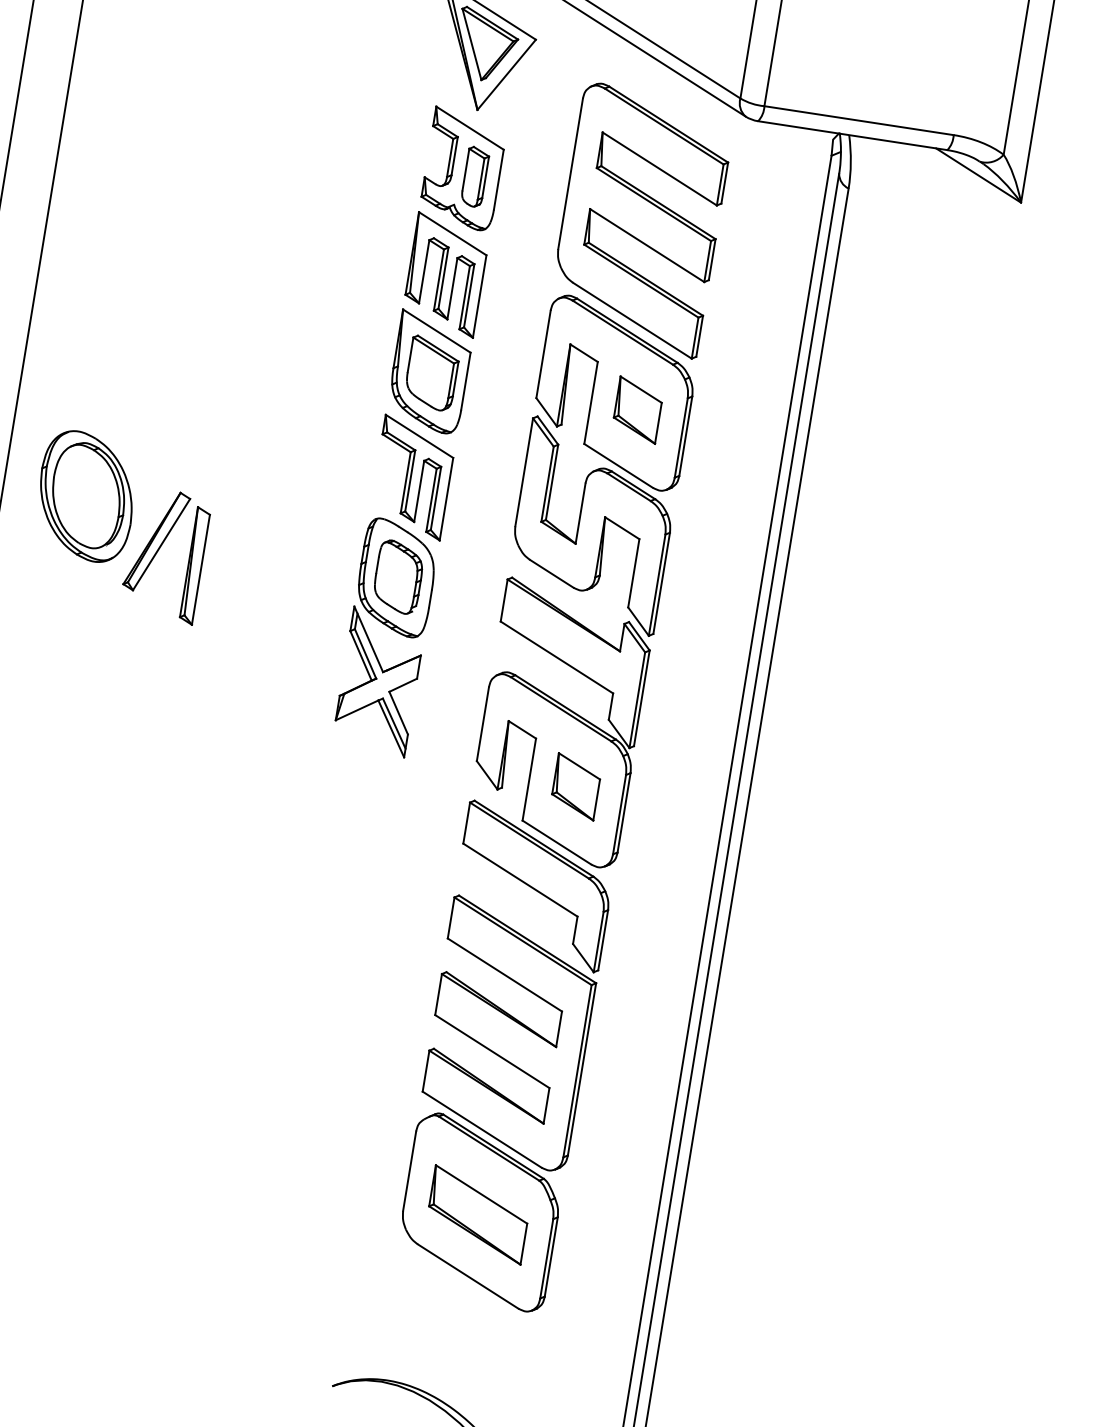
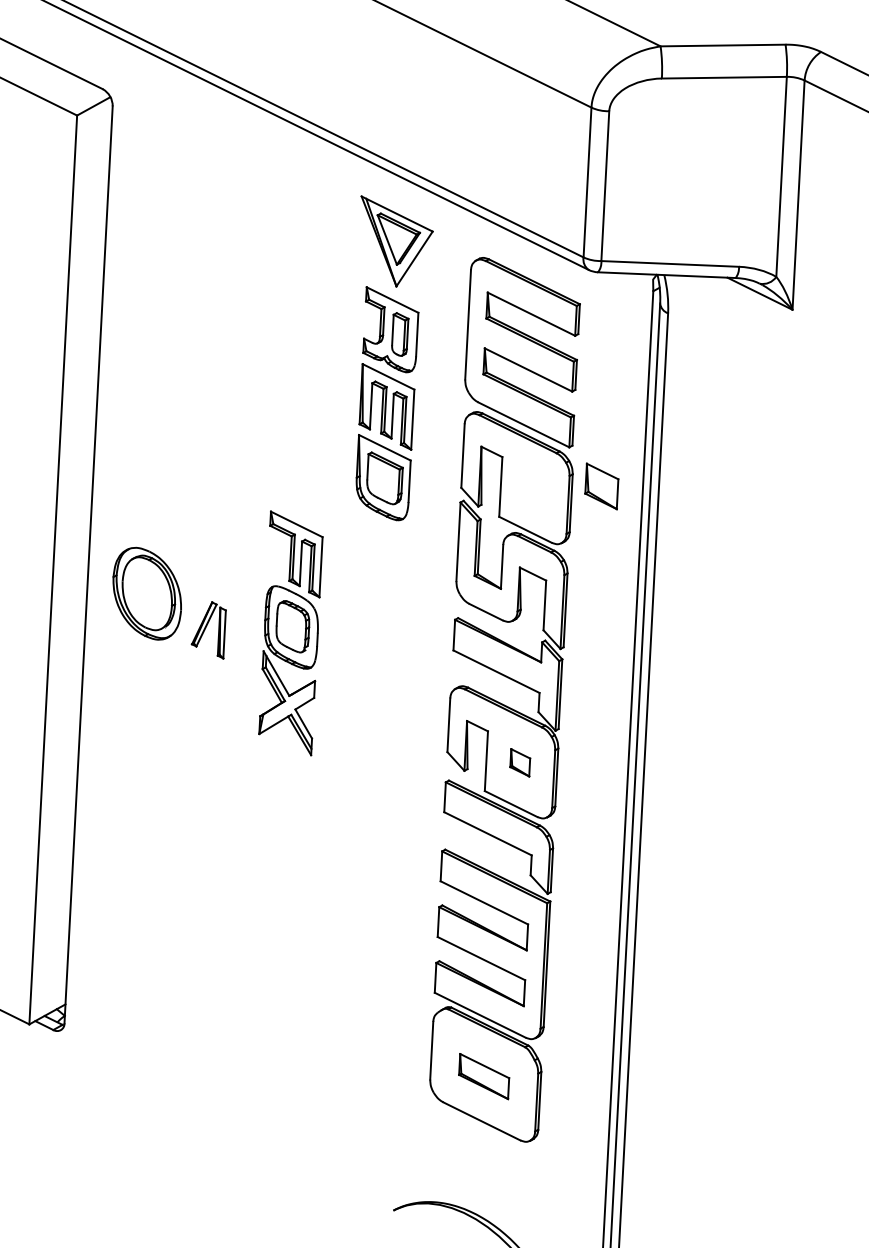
part: (637, 410) -> (601, 486), moved
part: (165, 556) -> (208, 630), size x0.6
part: (394, 586) -> (290, 633), moved
part: (574, 786) -> (519, 762), size x0.6
part: (477, 1214) -> (483, 1076), size x0.7

